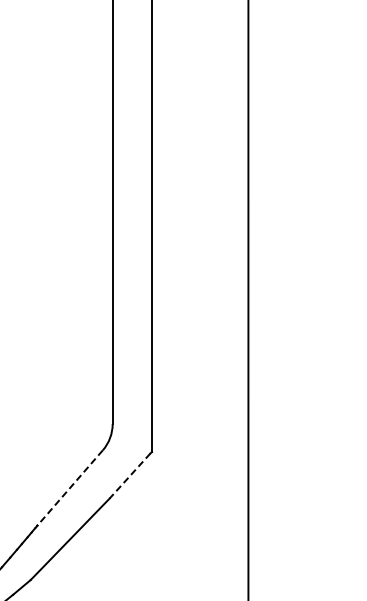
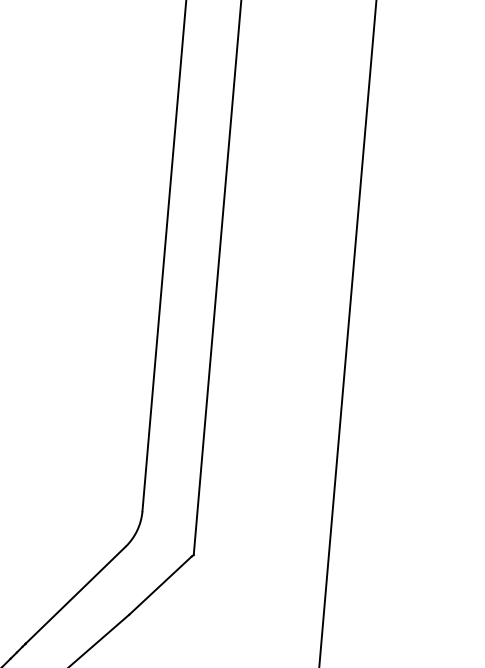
line: (130, 475) -> (161, 585), dashed -> solid
line: (70, 487) -> (76, 594), dashed -> solid

